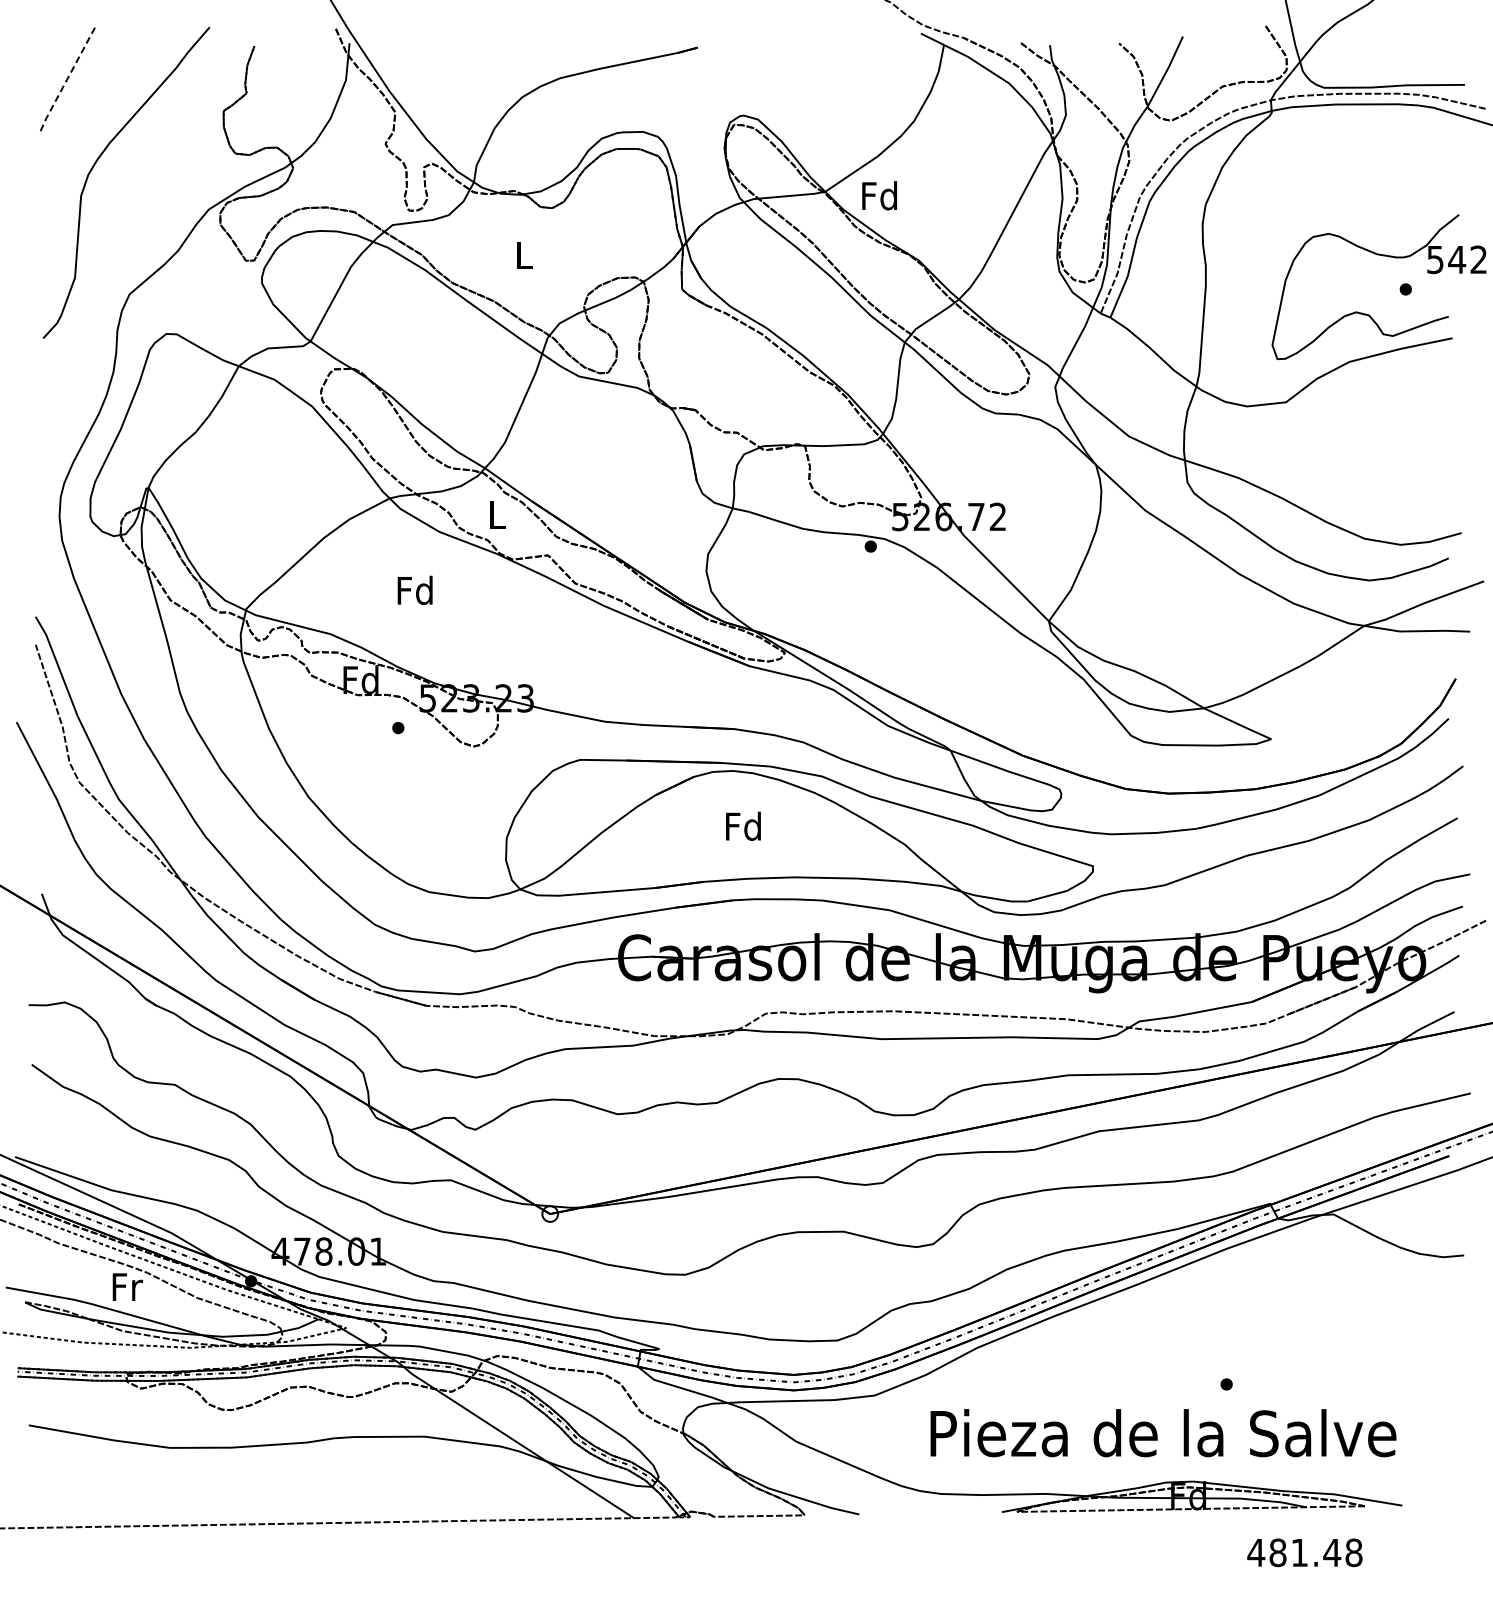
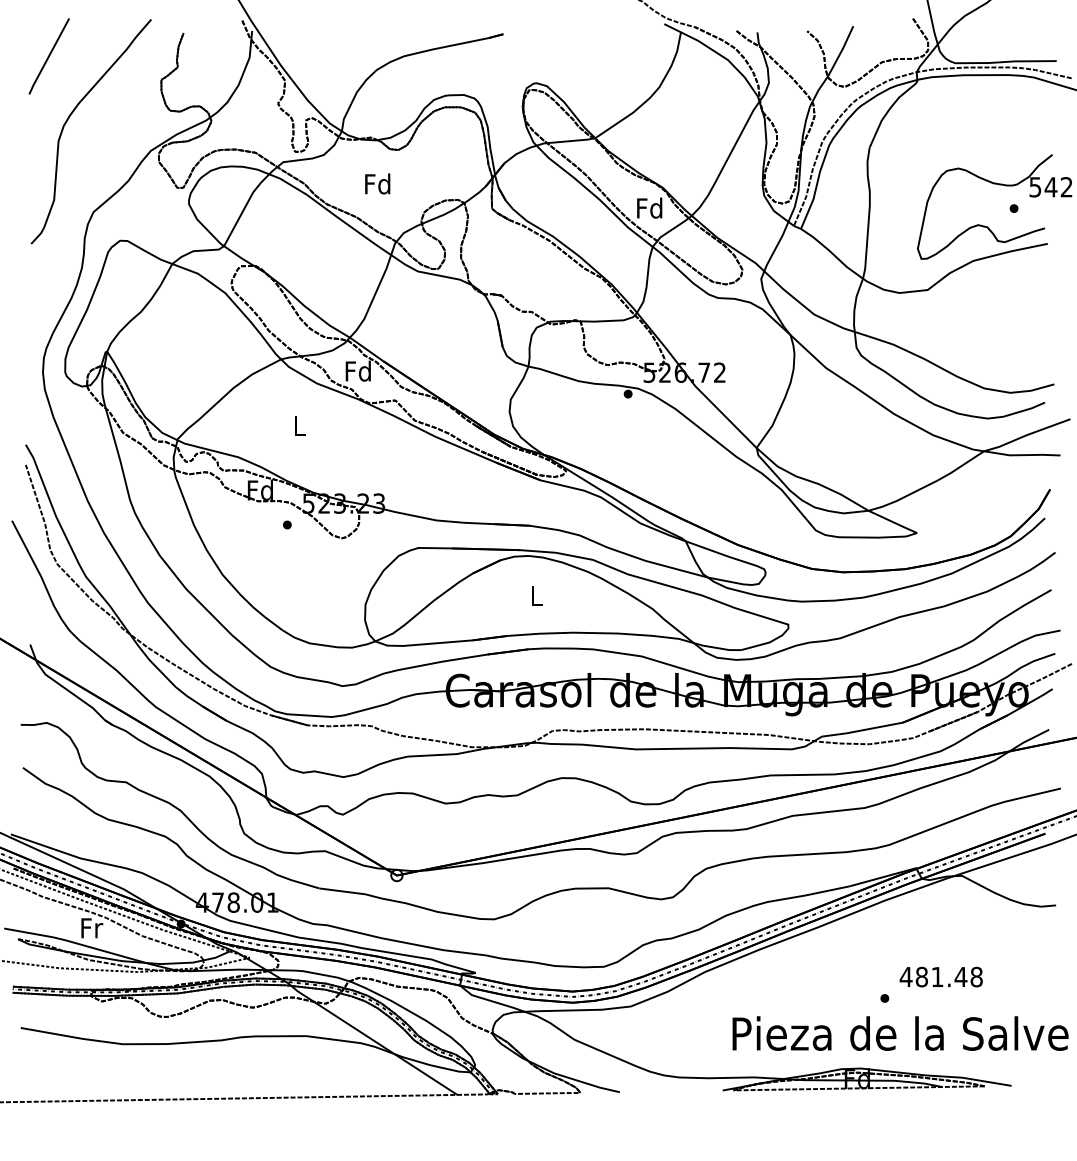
line: (67, 78) -> (48, 56), dashed -> solid
text: (879, 195) -> (649, 207), moved
text: (523, 254) -> (377, 183), L -> Fd
text: (496, 514) -> (358, 370), L -> Fd
text: (414, 590) -> (299, 425), Fd -> L
text: (743, 825) -> (536, 595), Fd -> L
text: (1163, 1433) -> (900, 1033), moved
text: (1304, 1552) -> (940, 976), moved

